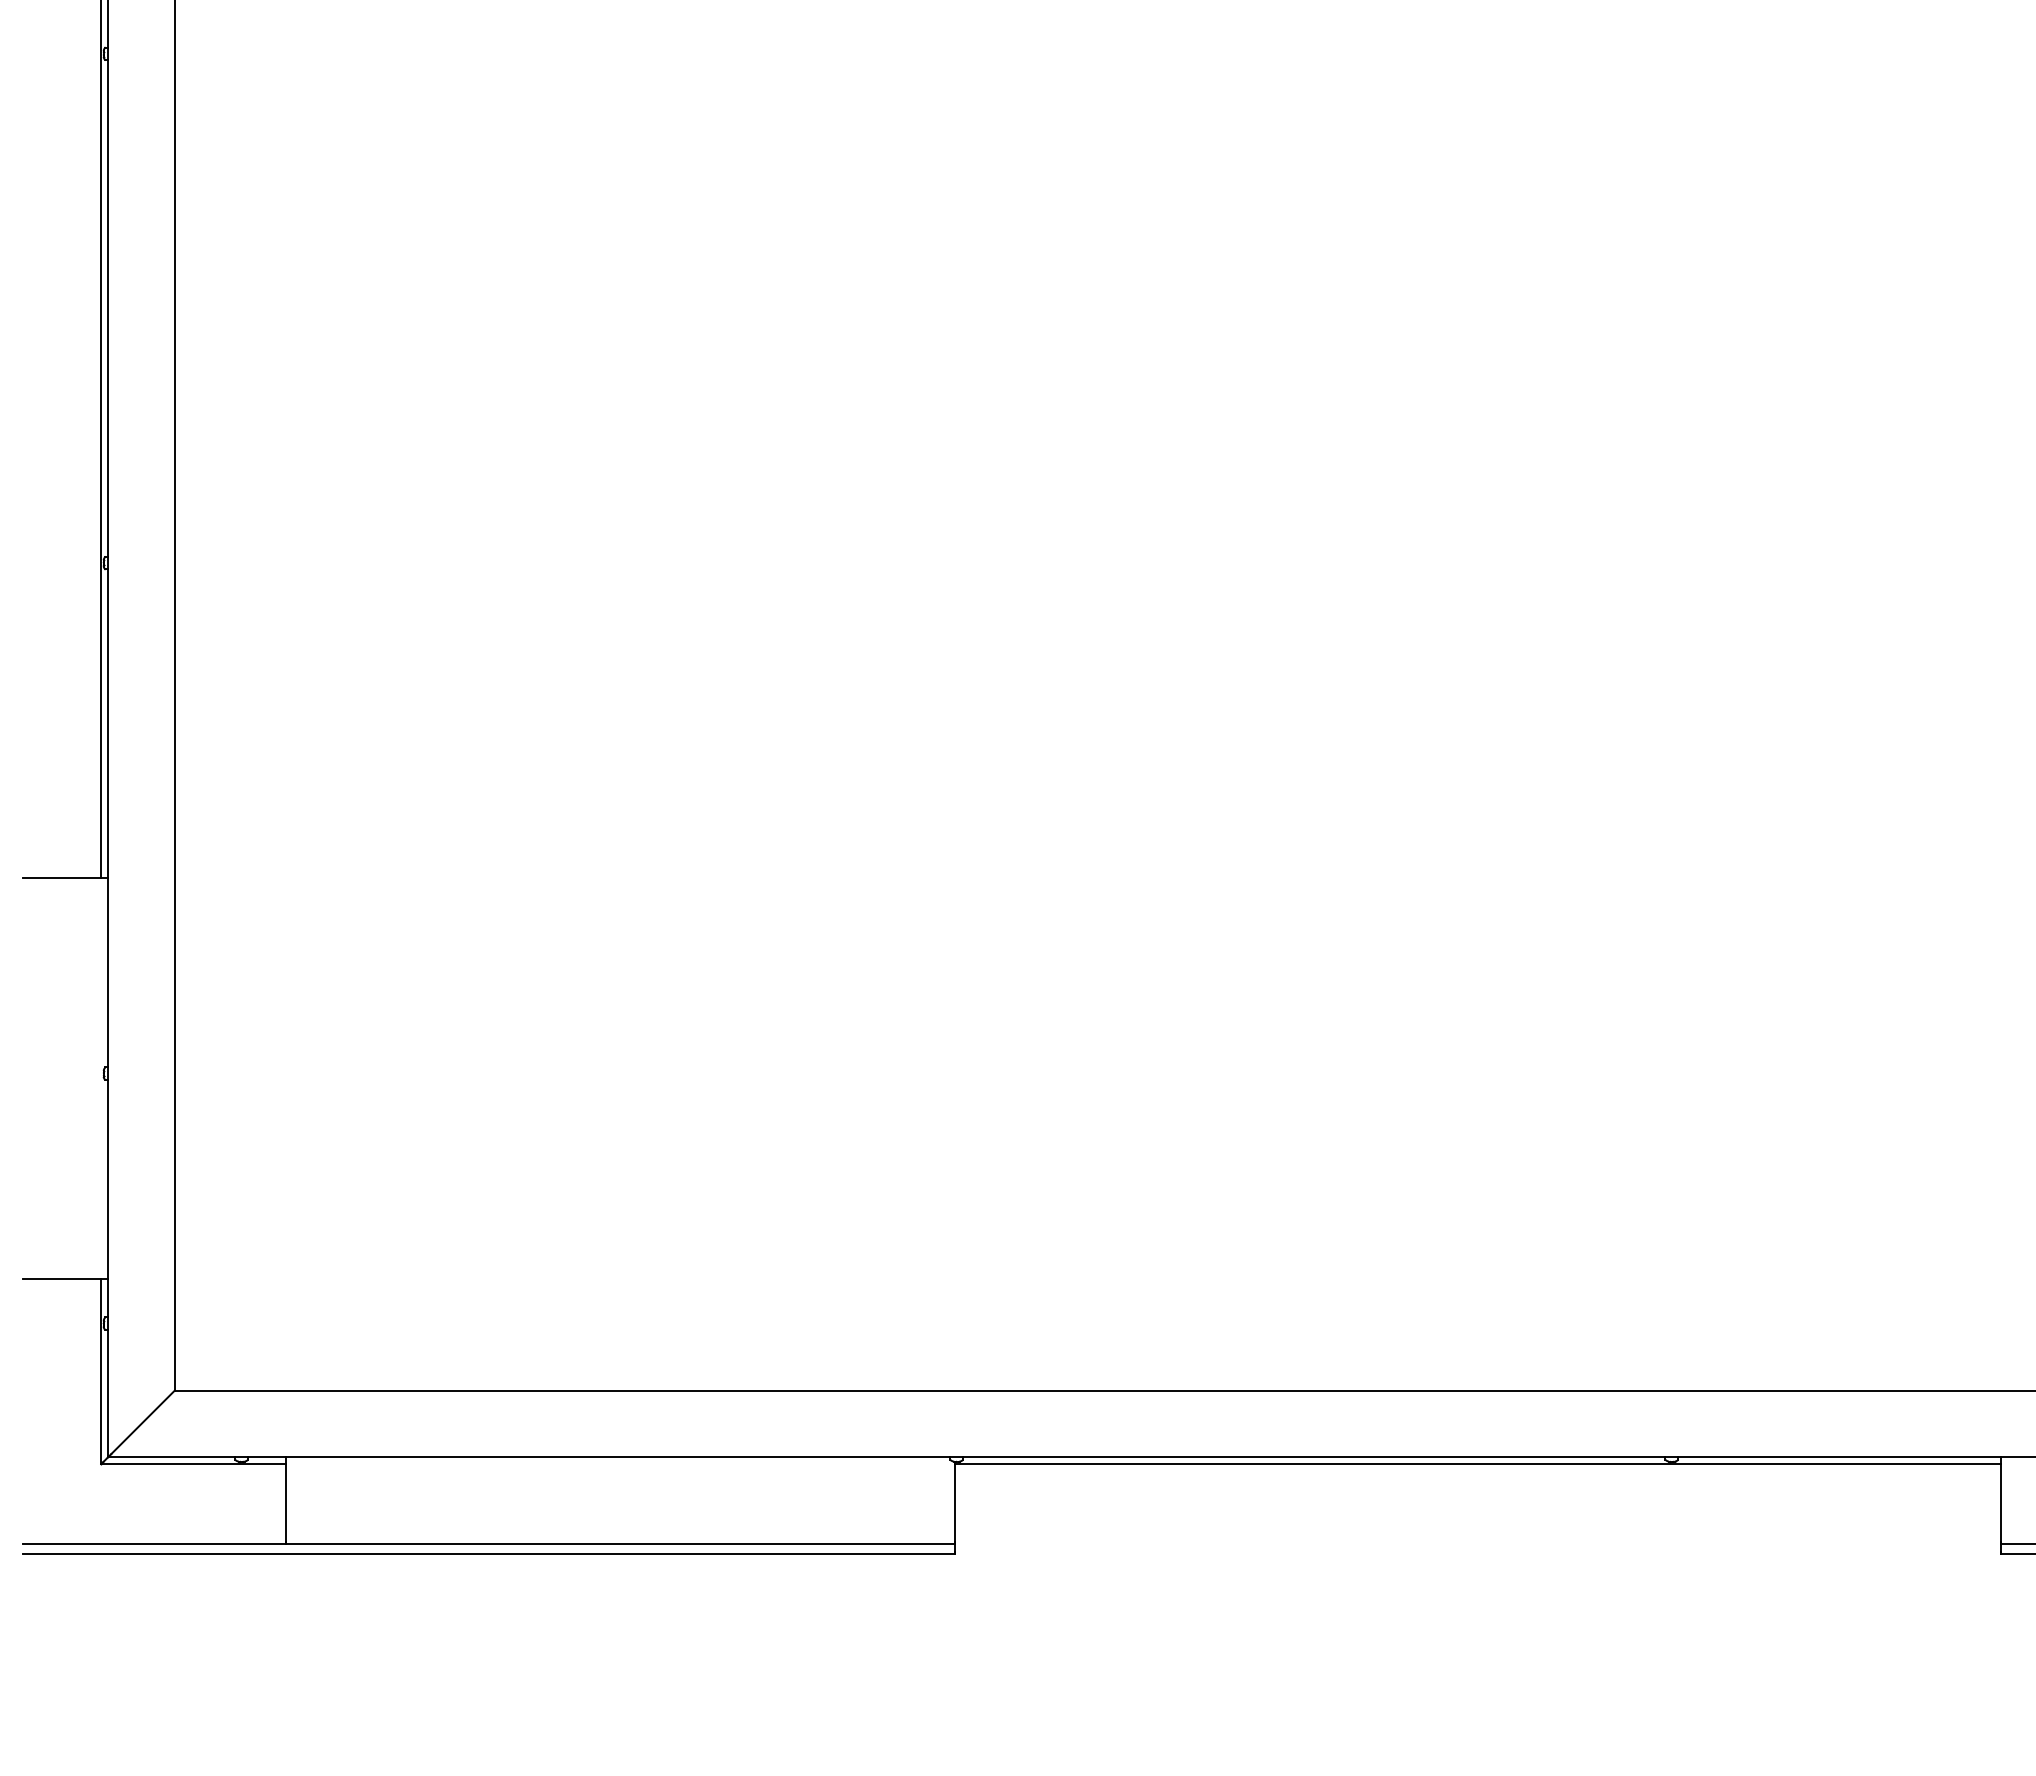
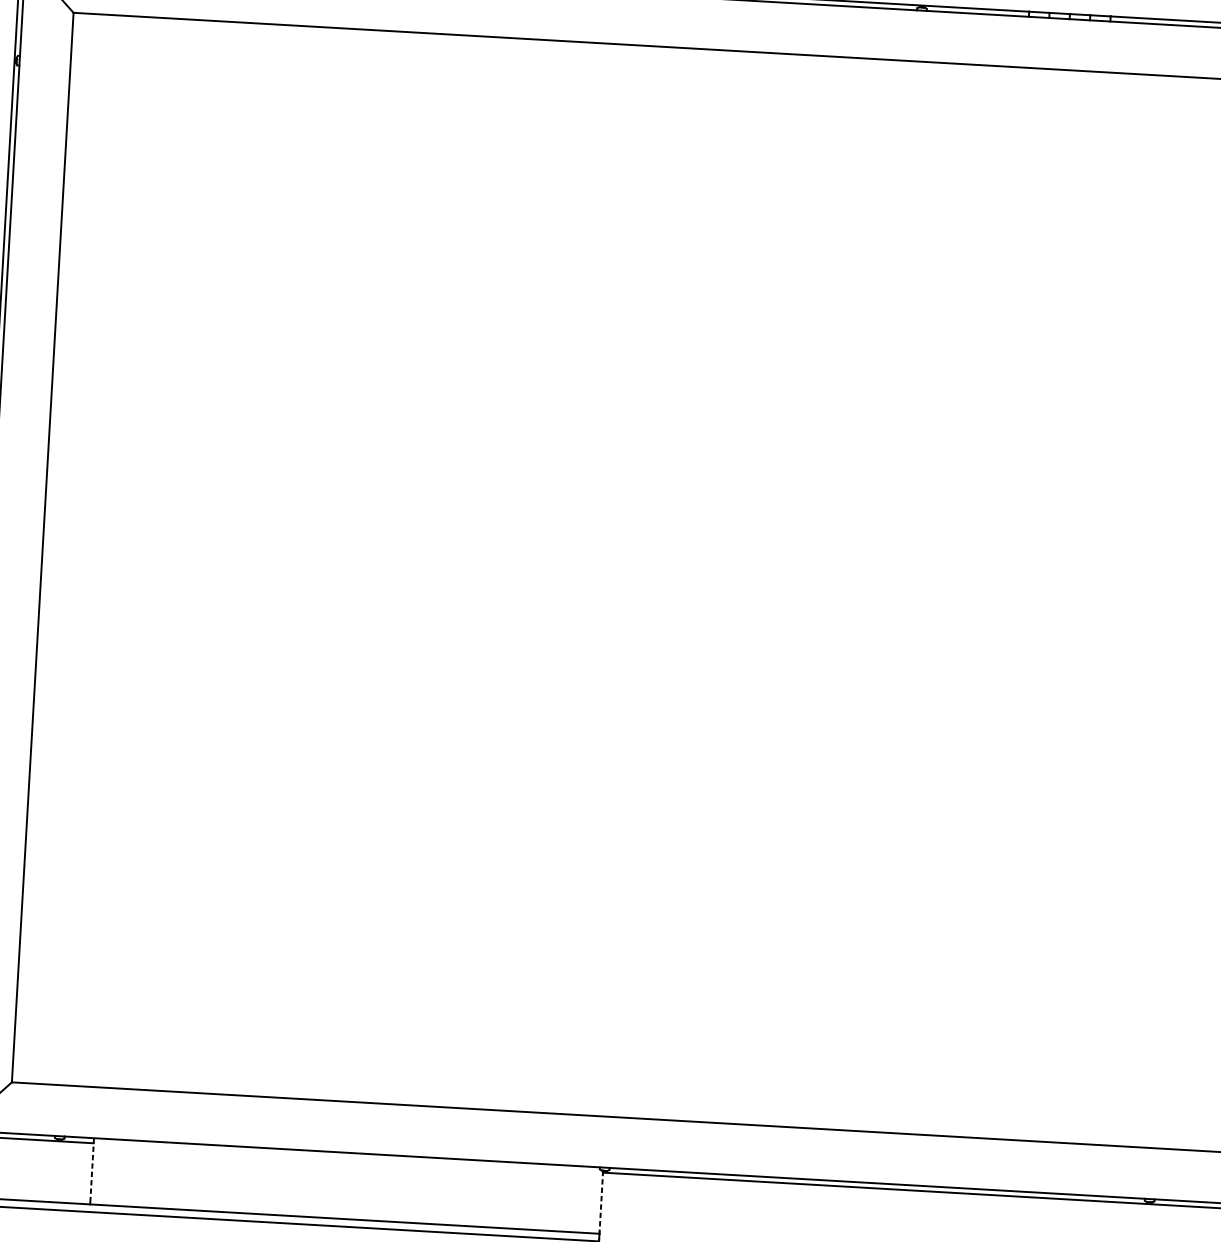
line: (286, 1500) -> (92, 1171), solid -> dashed
line: (954, 1502) -> (601, 1201), solid -> dashed

